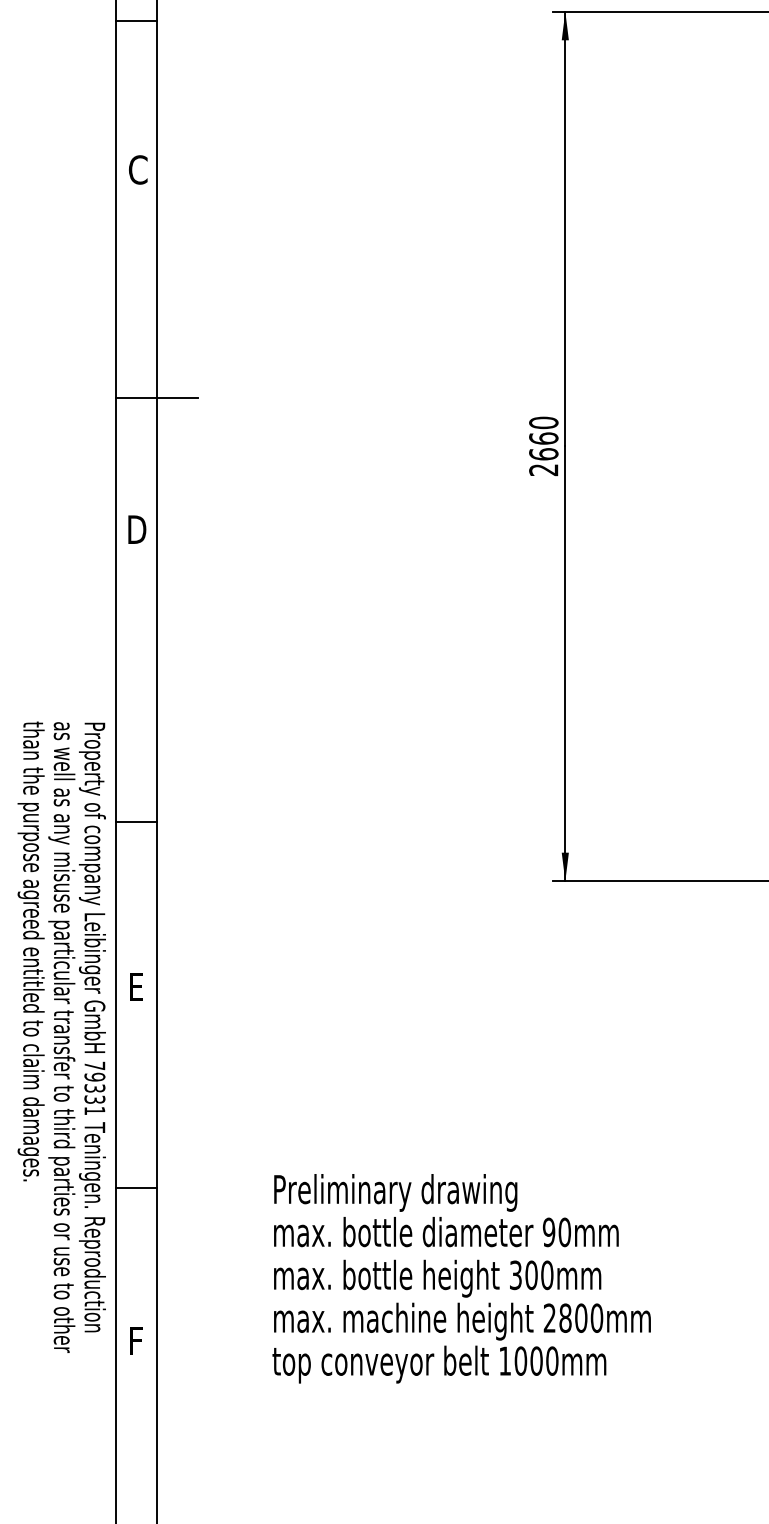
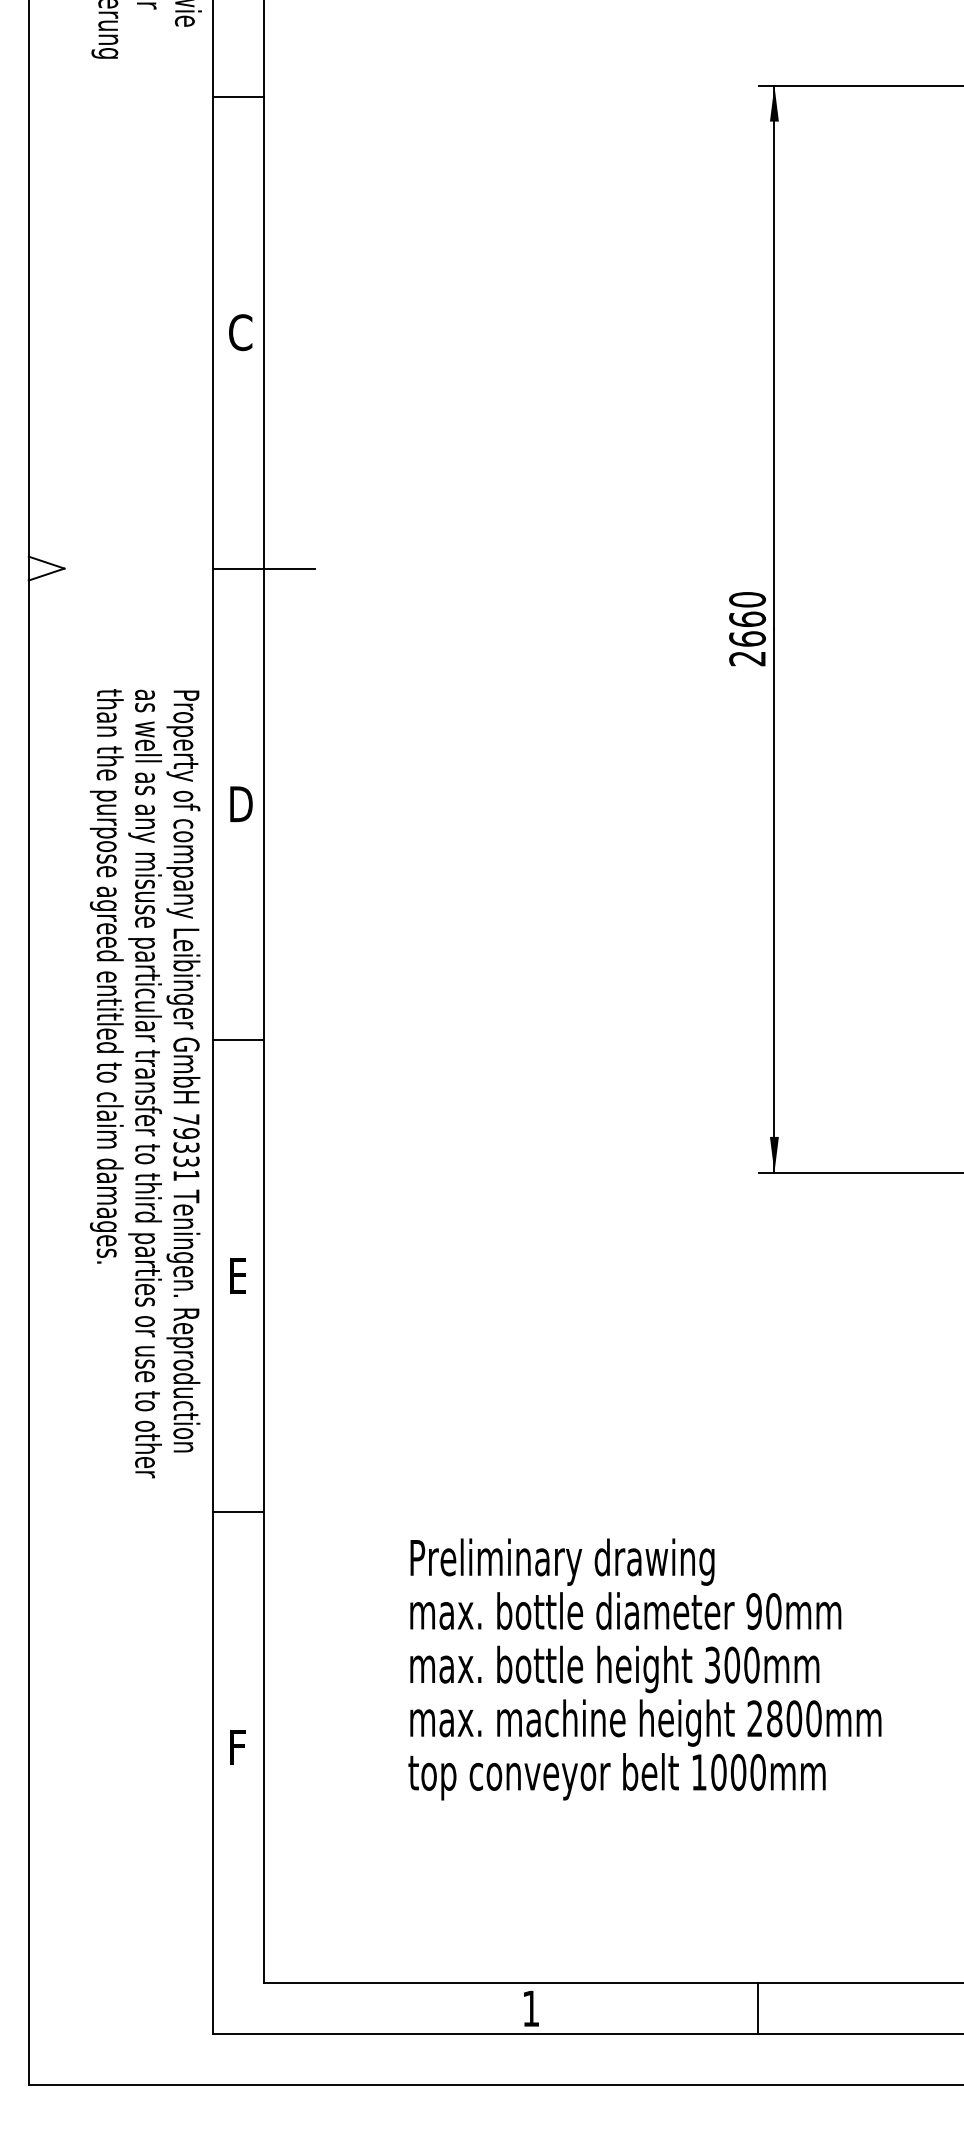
text: (138, 169) -> (240, 332), moved
text: (137, 529) -> (241, 804), moved
line: (135, 821) -> (237, 1040), moved
text: (135, 986) -> (237, 1275), moved
text: (61, 1037) -> (144, 1083), moved
line: (135, 1187) -> (237, 1511), moved

